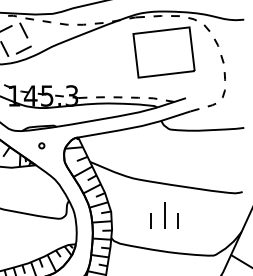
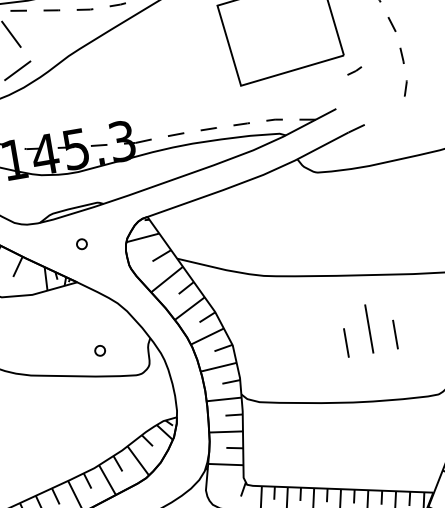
part: (211, 105) -> (354, 71), moved
part: (41, 202) -> (99, 350), added
part: (164, 215) -> (369, 329), moved

